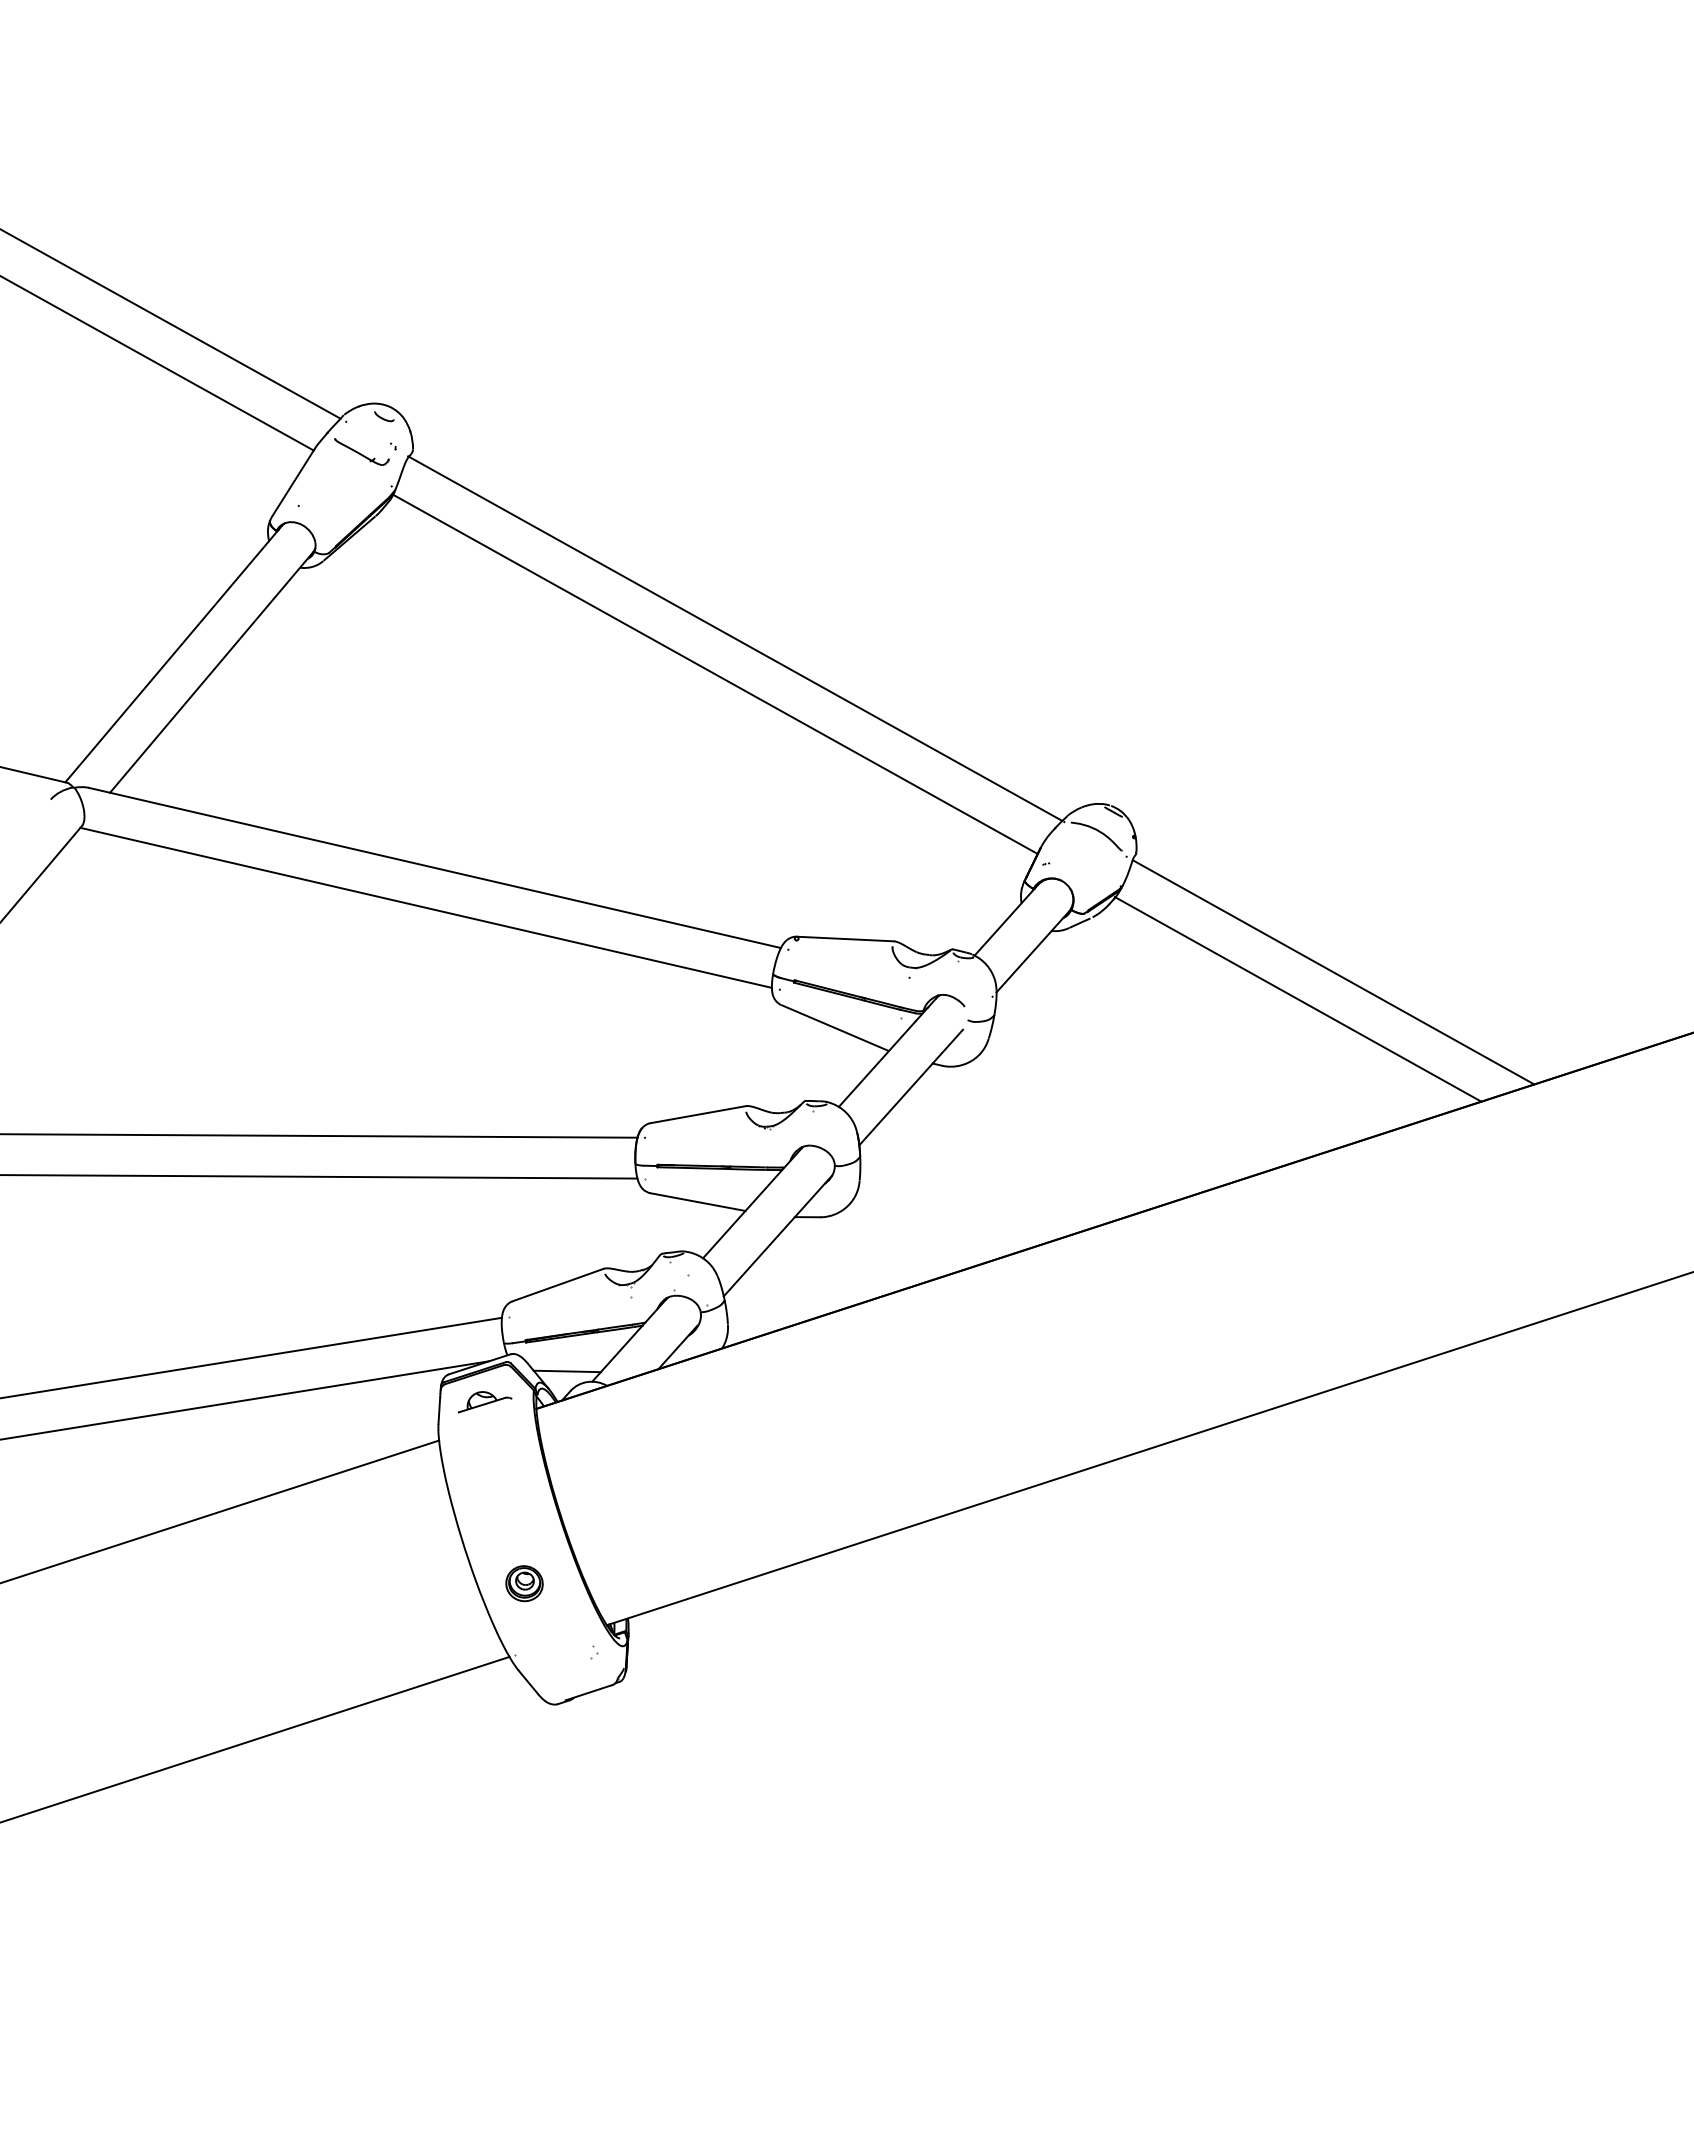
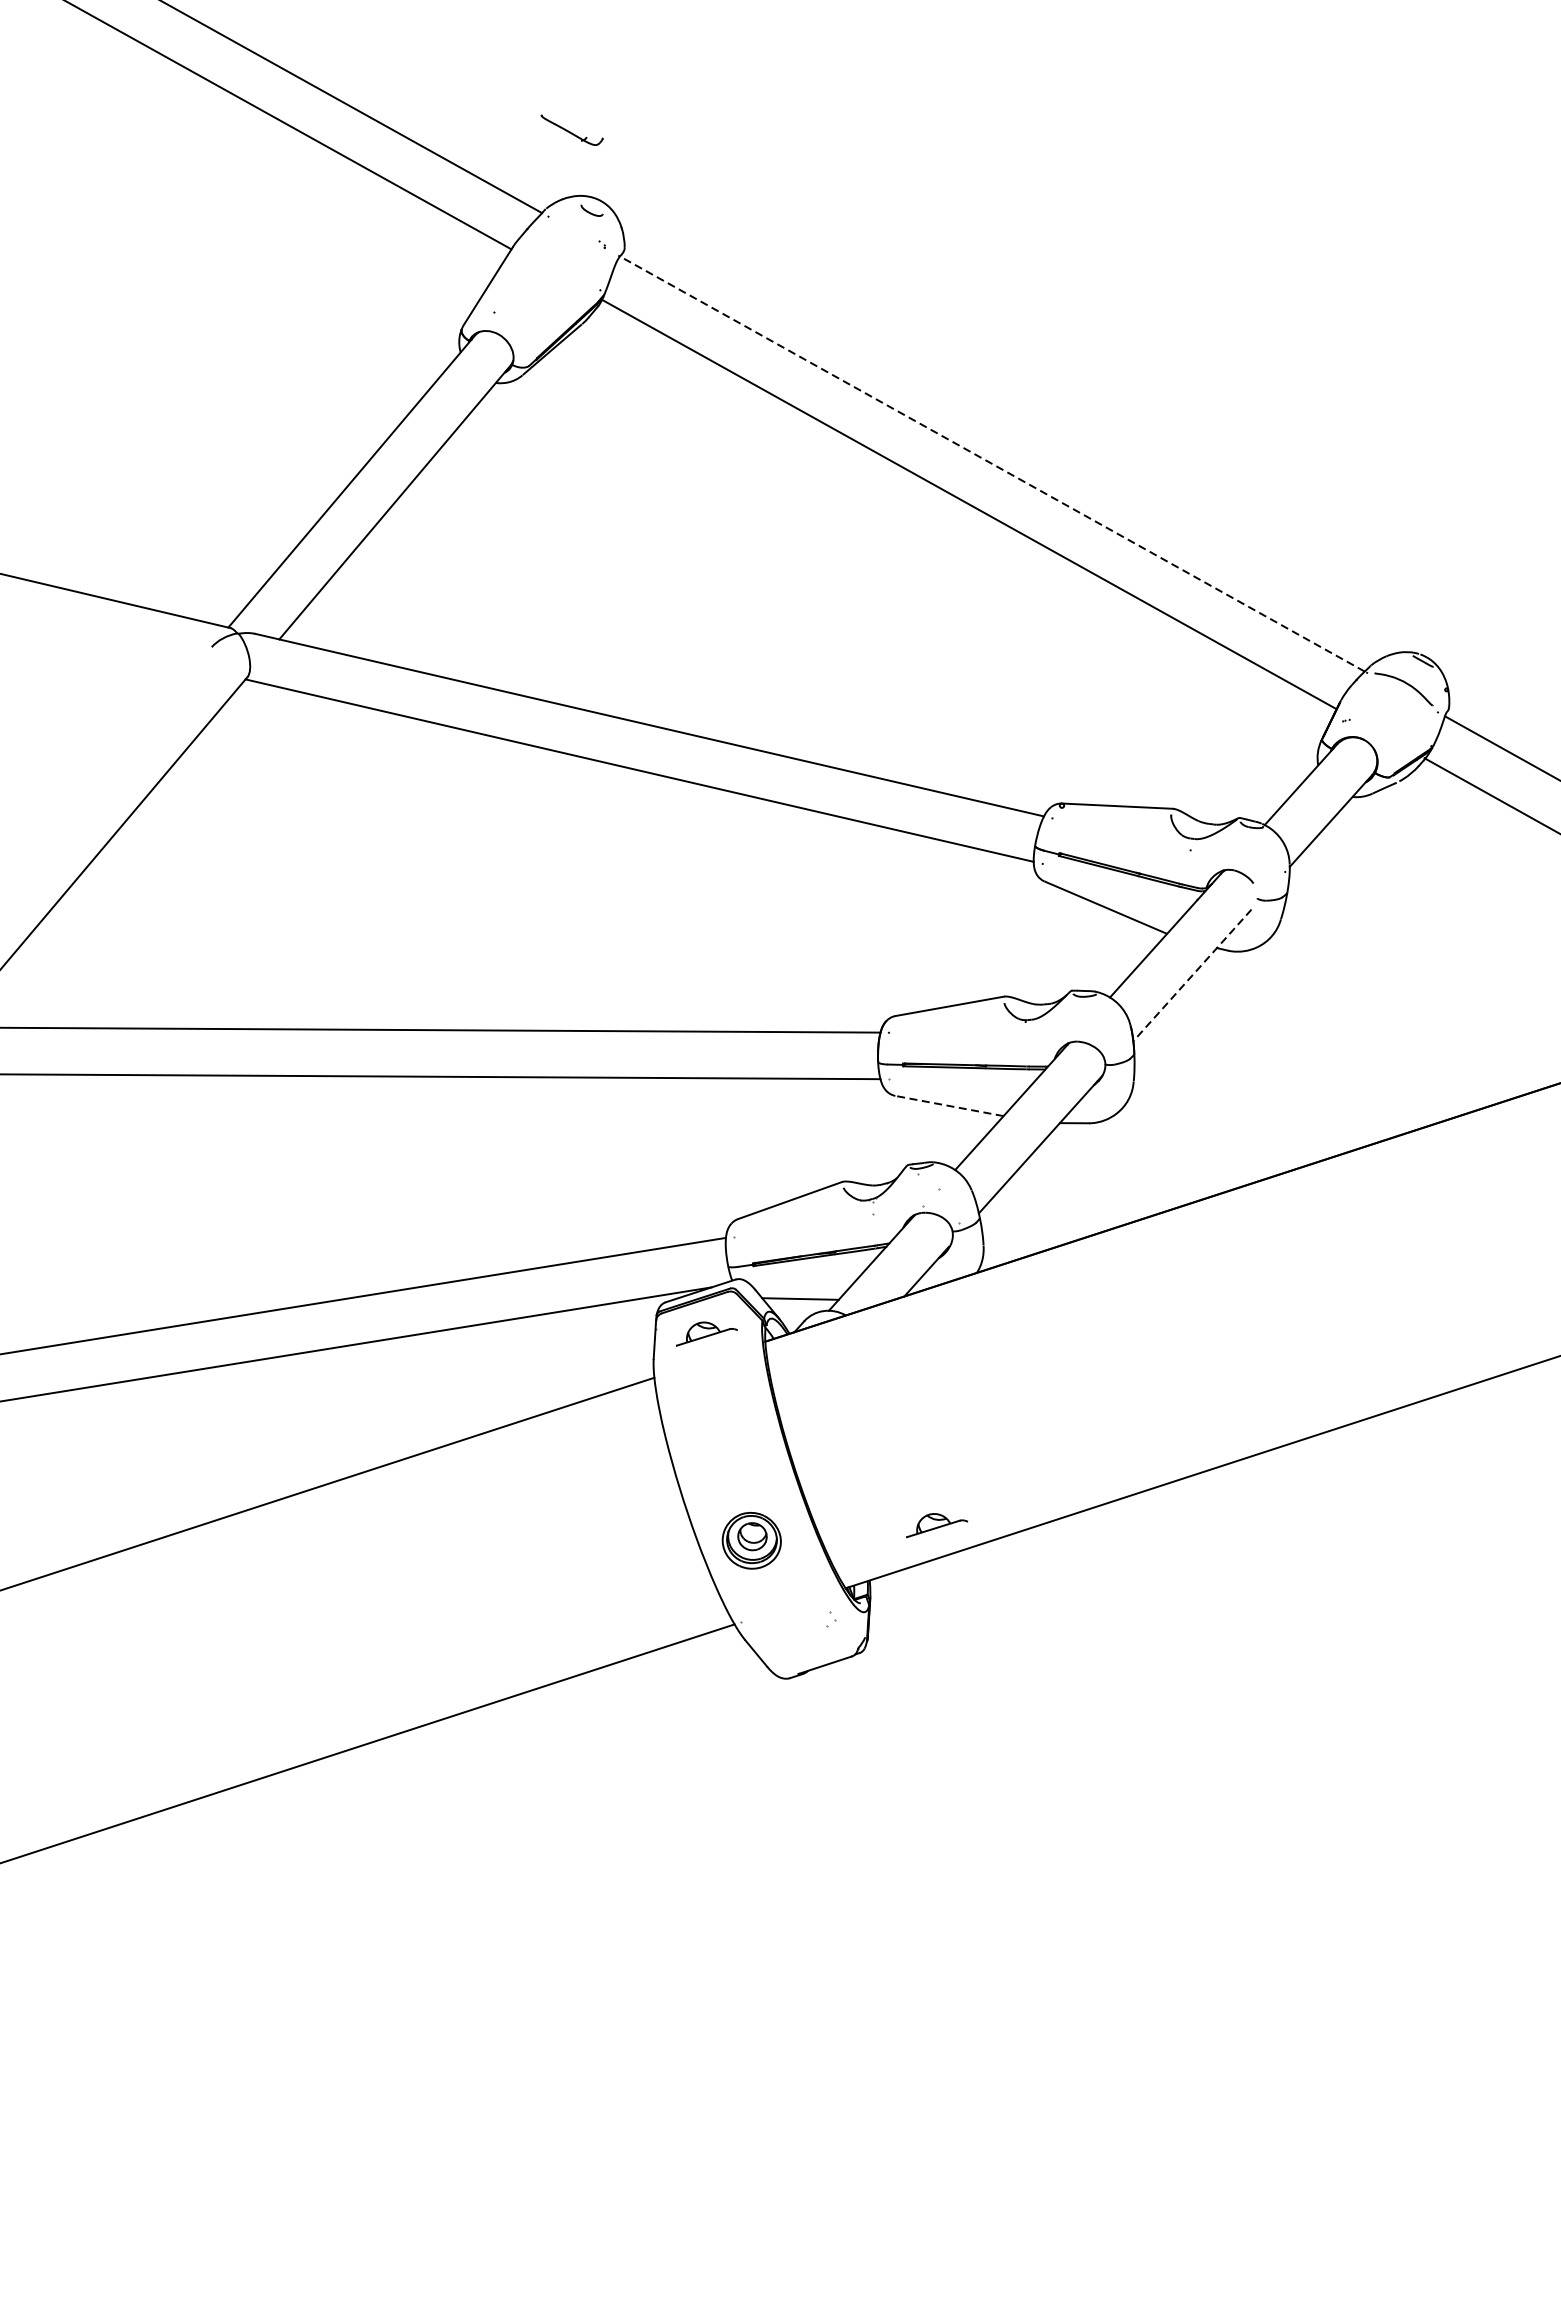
part: (361, 451) -> (571, 129), moved
line: (735, 638) -> (992, 463), solid -> dashed
line: (911, 1087) -> (1192, 975), solid -> dashed
line: (697, 1202) -> (948, 1106), solid -> dashed
part: (687, 1570) -> (937, 1525), added
part: (524, 1583) -> (751, 1540), size x1.4

